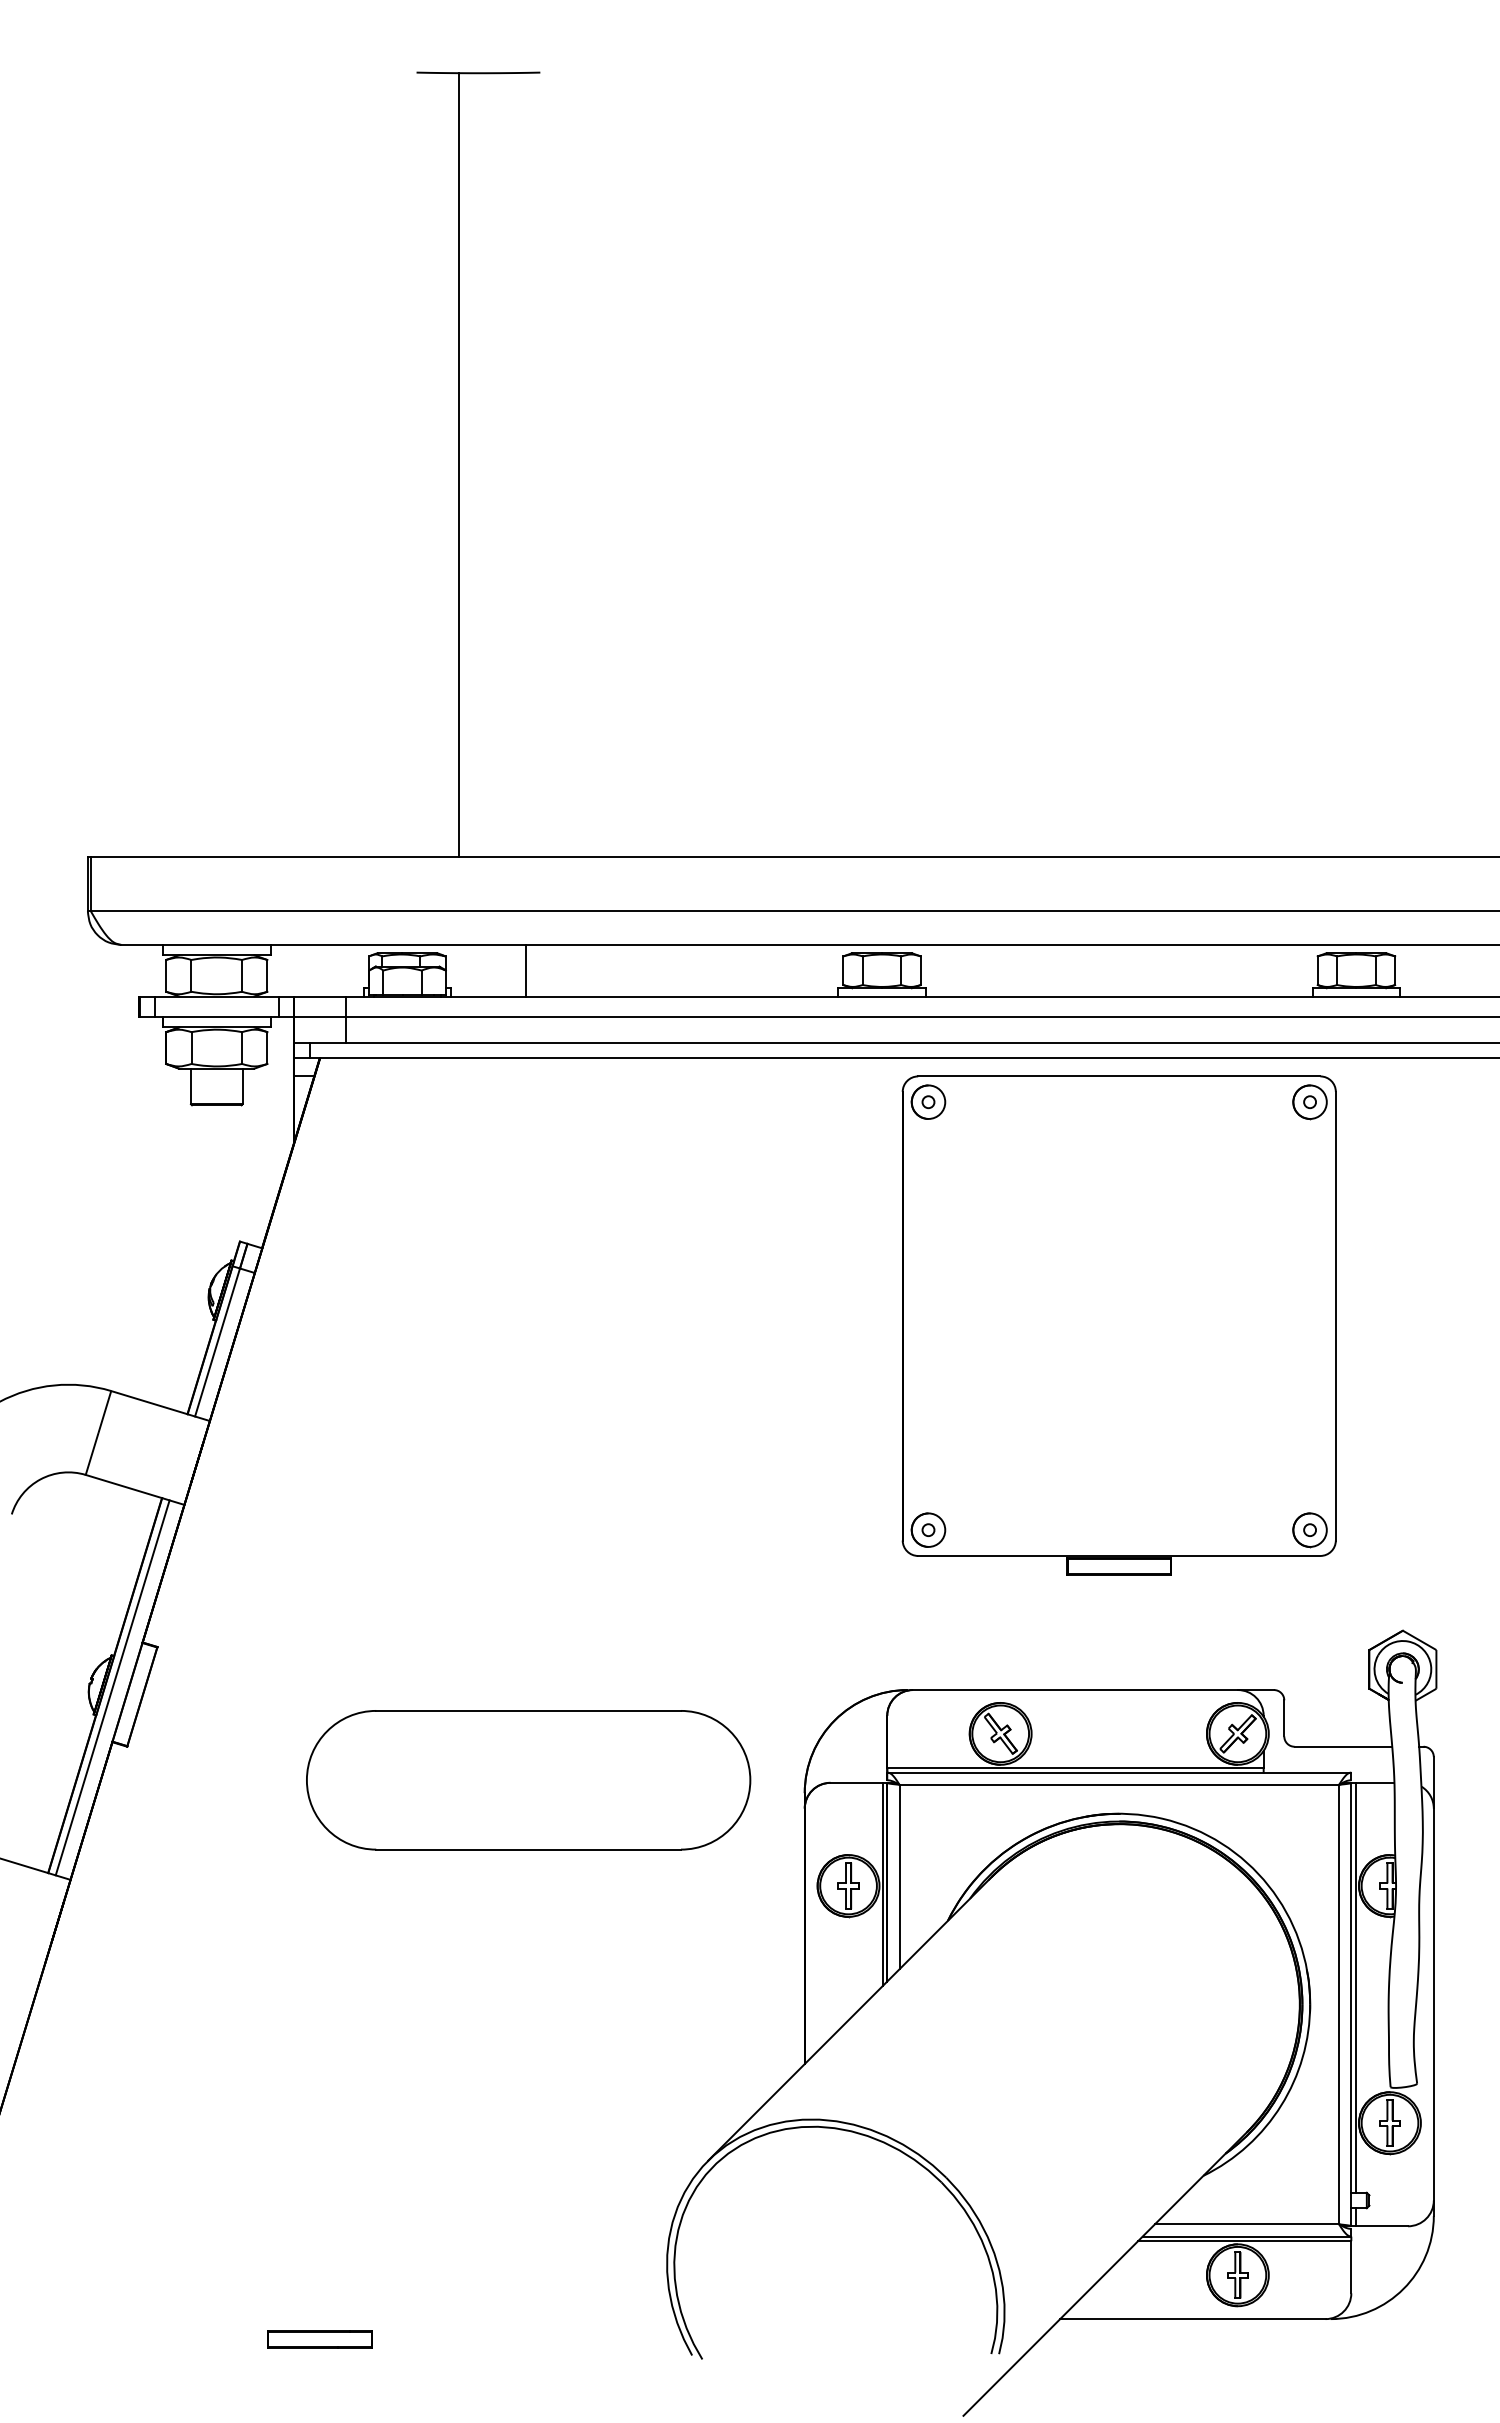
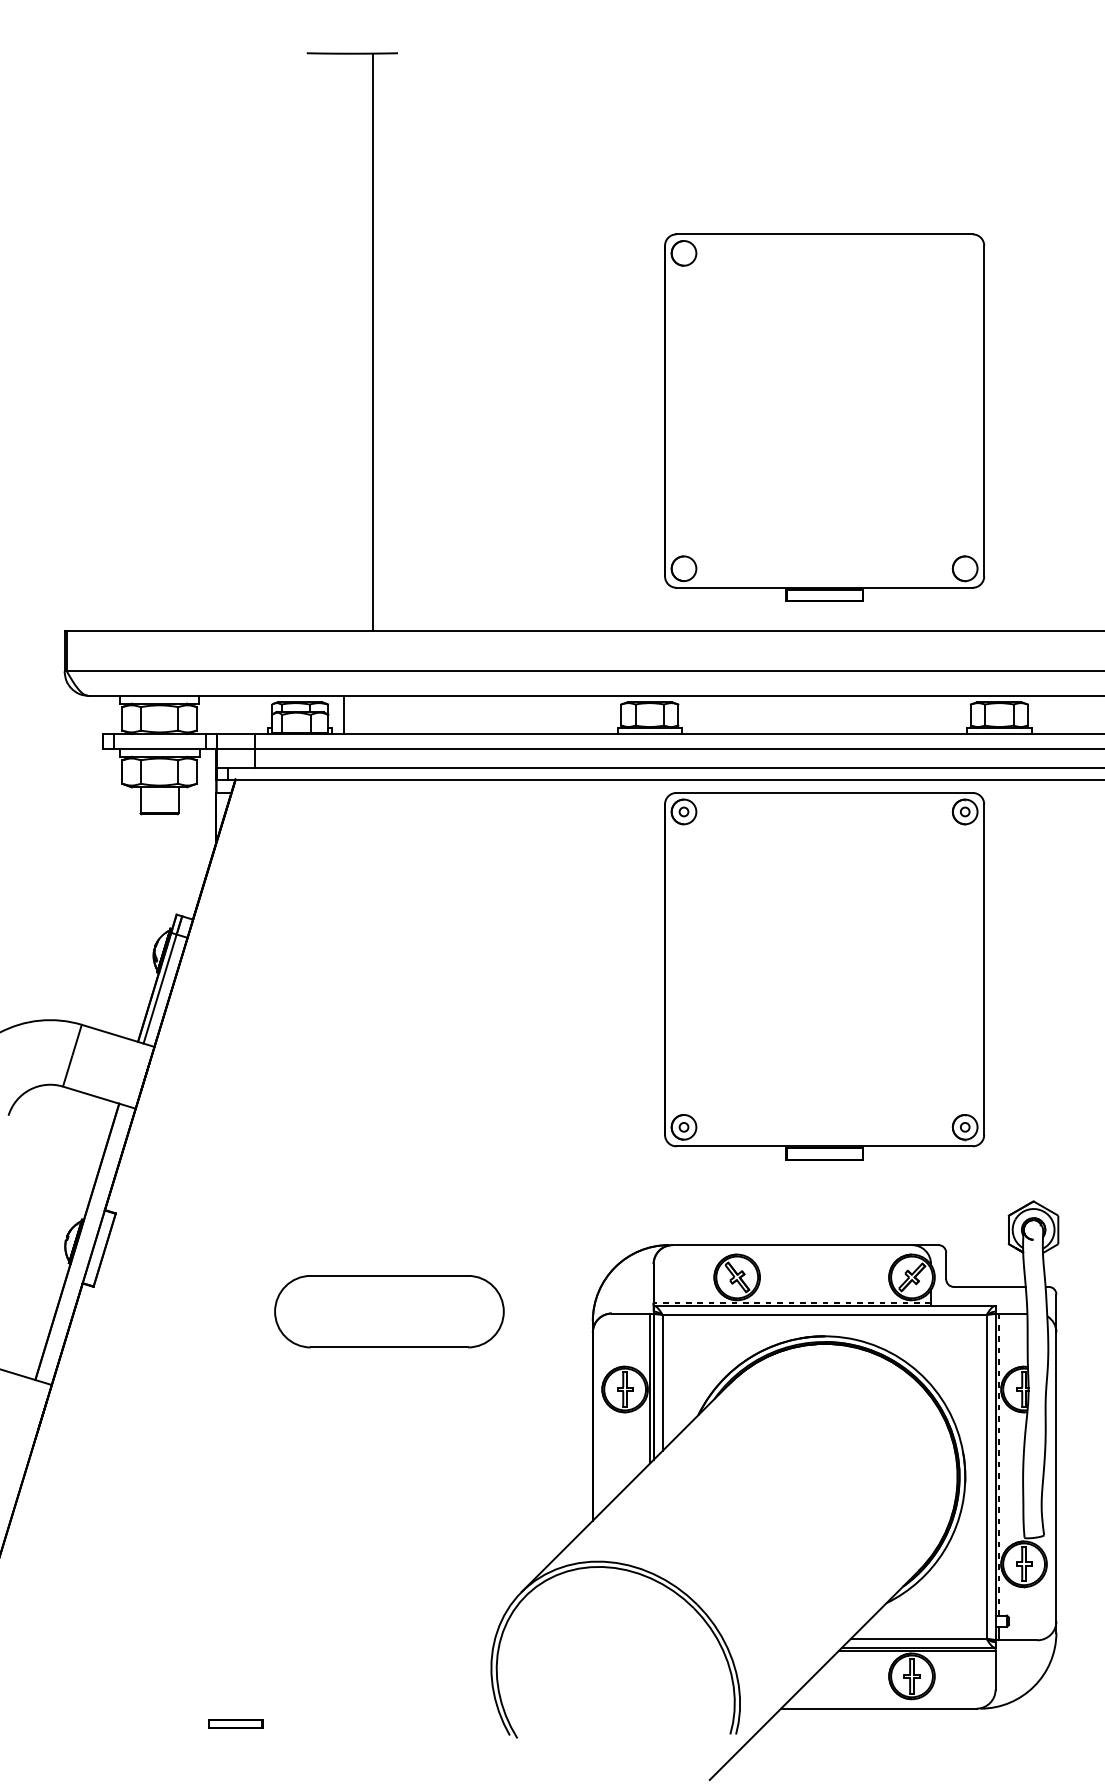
line: (459, 465) -> (373, 342), moved
part: (1118, 567) -> (824, 417), added
line: (526, 970) -> (344, 714), moved
line: (112, 1687) -> (82, 1243), removed
line: (1074, 1768) -> (791, 1302), solid -> dashed
part: (528, 1780) -> (389, 1311), size x0.7
line: (1355, 1987) -> (998, 1464), solid -> dashed
part: (319, 2339) -> (235, 1723), size x0.7

